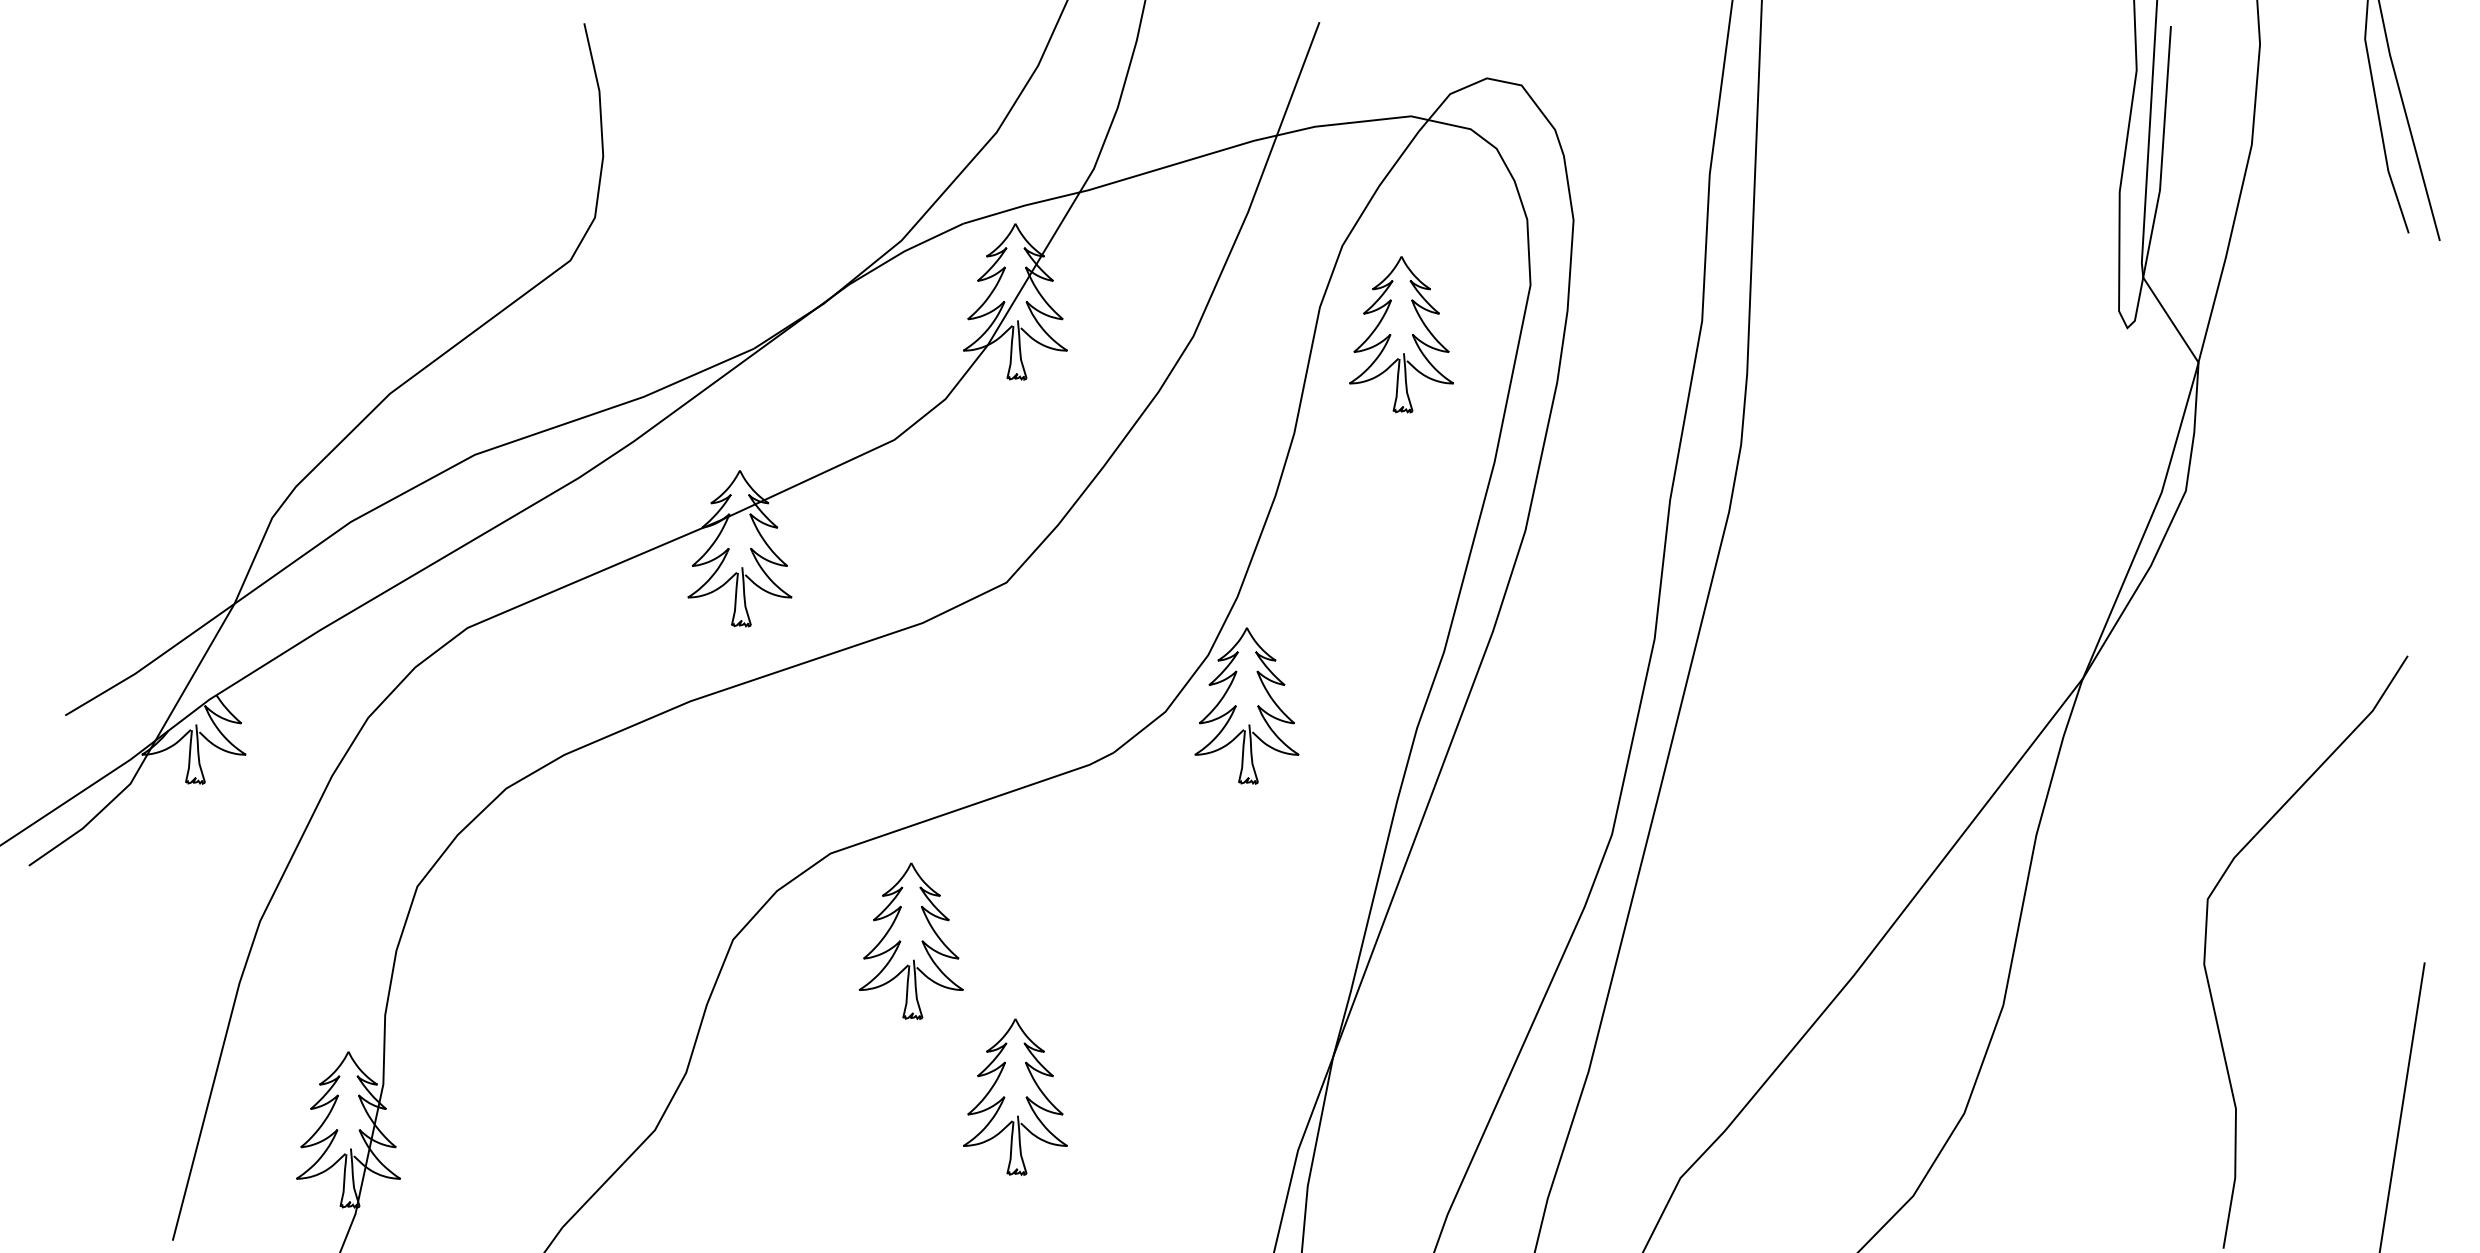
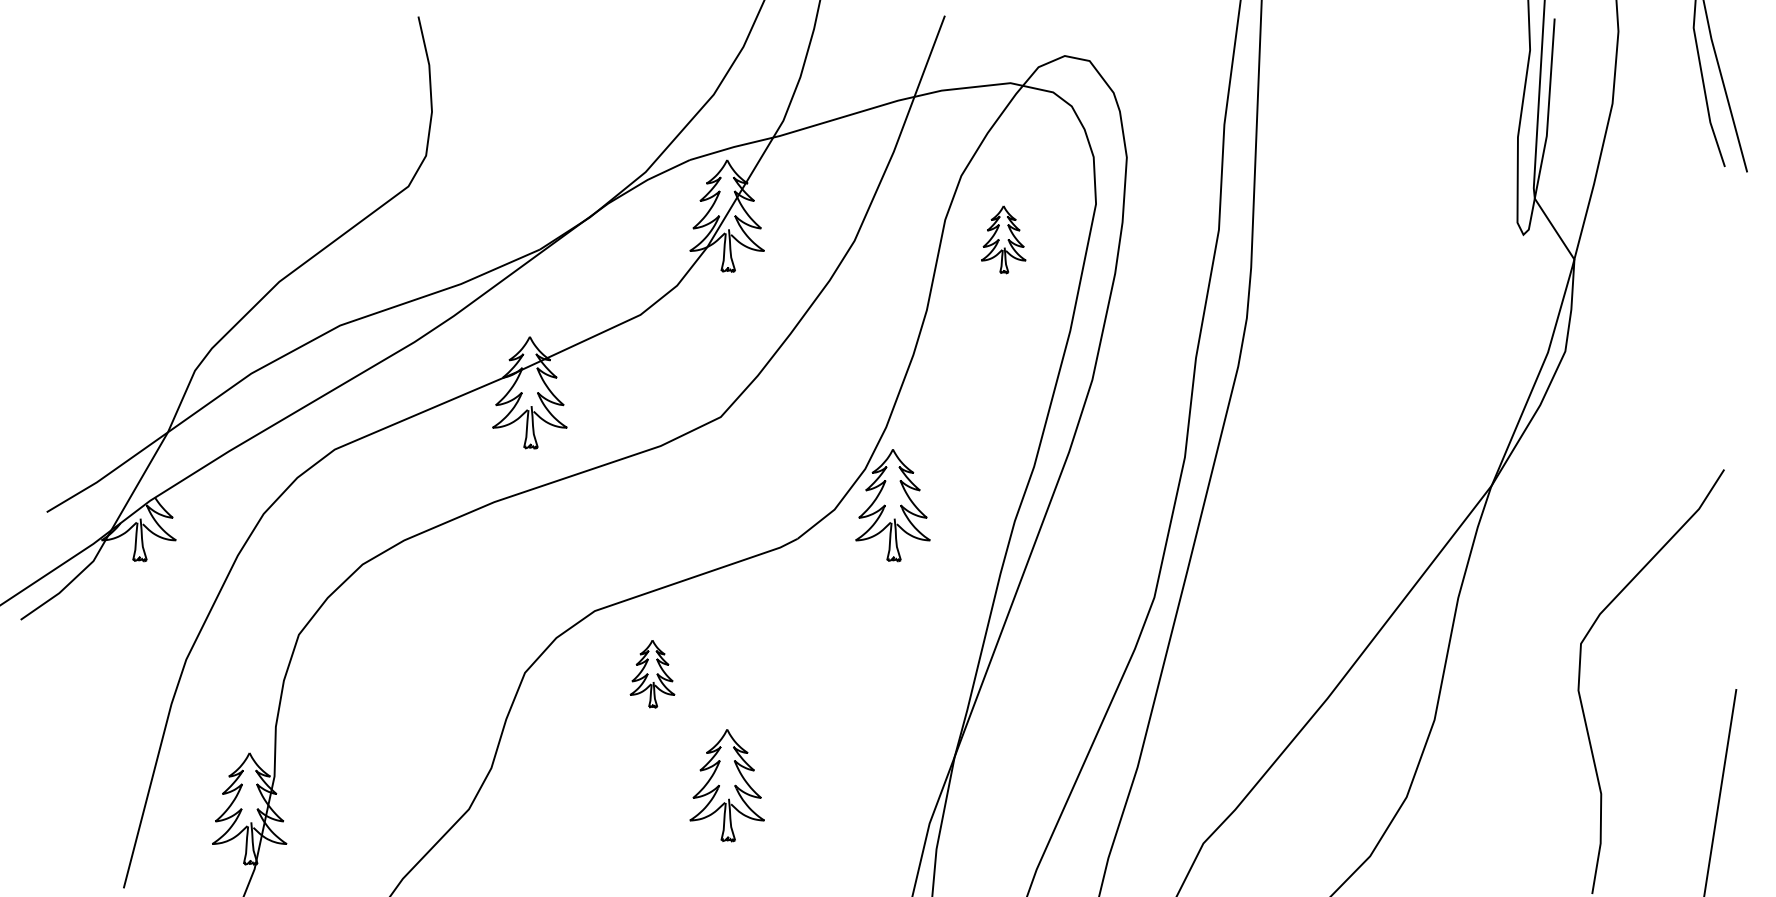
part: (1401, 334) -> (1003, 239), size x0.6
part: (910, 941) -> (652, 674), size x0.6

